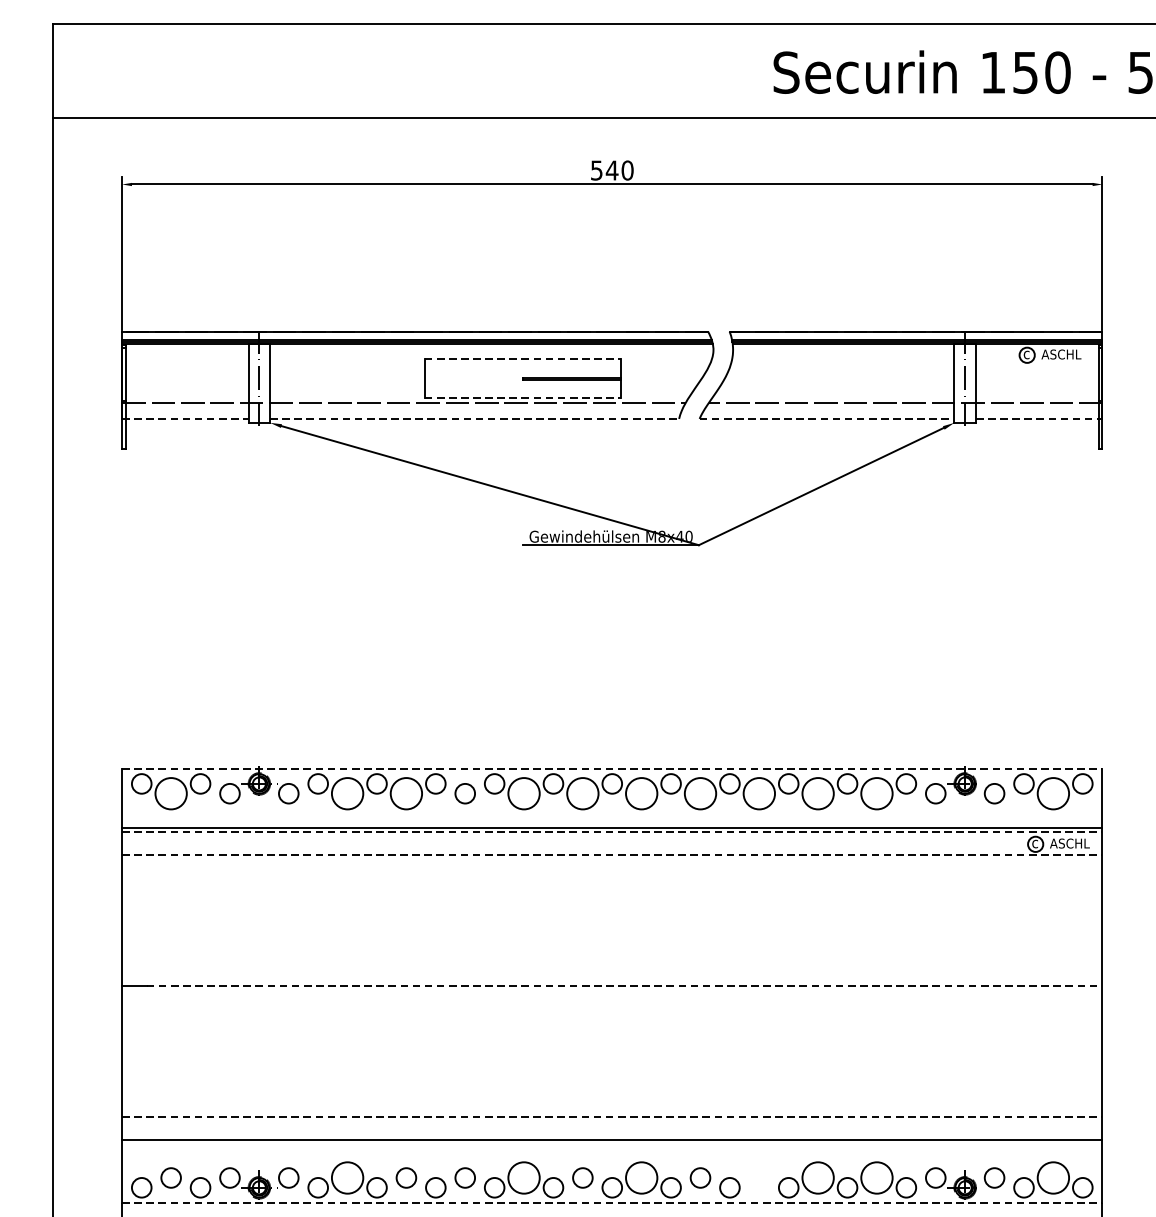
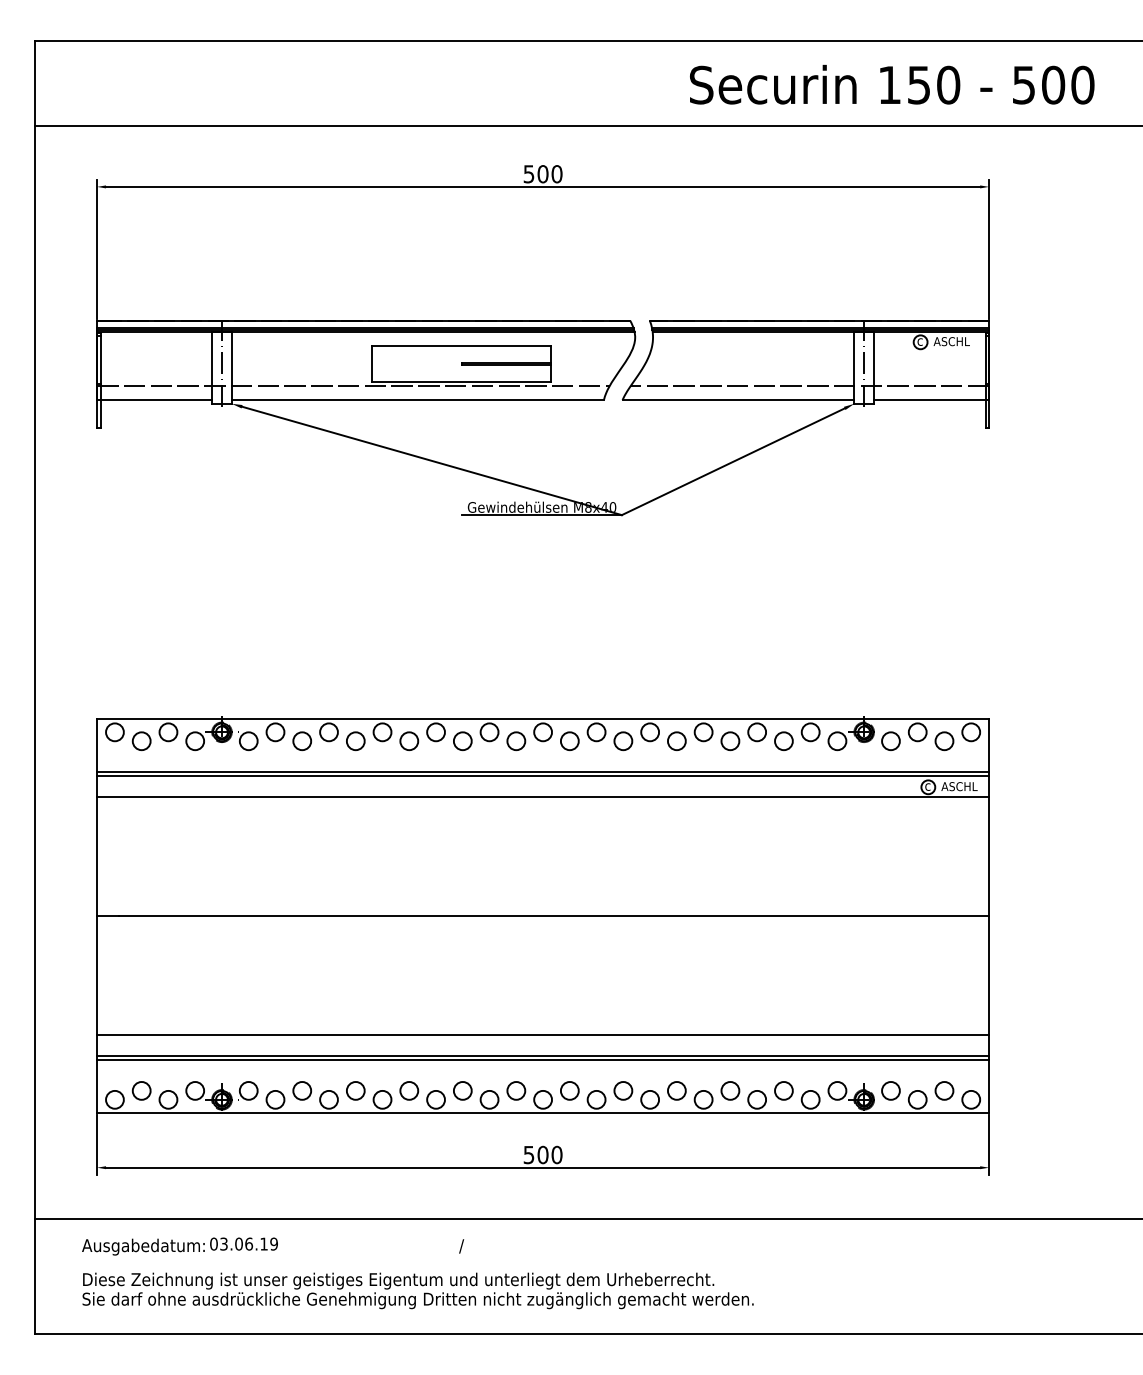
text: (611, 170) -> (542, 174), 540 -> 500
line: (523, 358) -> (462, 345), dashed -> solid
line: (523, 398) -> (462, 381), dashed -> solid
line: (185, 419) -> (154, 400), dashed -> solid
line: (475, 419) -> (418, 400), dashed -> solid
line: (827, 419) -> (738, 400), dashed -> solid
line: (1039, 419) -> (931, 400), dashed -> solid
line: (612, 768) -> (543, 718), dashed -> solid
circle: (170, 793) -> (141, 741), size x0.62
circle: (347, 793) -> (302, 741), size x0.62
circle: (406, 793) -> (355, 741), size x0.62
circle: (523, 793) -> (462, 741), size x0.62
circle: (583, 793) -> (516, 741), size x0.62
circle: (641, 793) -> (569, 741), size x0.62
circle: (700, 793) -> (623, 741), size x0.62
circle: (758, 793) -> (676, 741), size x0.62
circle: (818, 793) -> (730, 741), size x0.62
circle: (876, 793) -> (783, 741), size x0.62
circle: (1053, 793) -> (944, 741), size x0.62
line: (612, 832) -> (543, 776), dashed -> solid
line: (612, 855) -> (543, 797), dashed -> solid
line: (624, 986) -> (554, 916), dashed -> solid
line: (612, 1117) -> (543, 1035), dashed -> solid
line: (612, 1143) -> (543, 1059), added
circle: (347, 1177) -> (302, 1090), size x0.62
circle: (523, 1177) -> (462, 1090), size x0.62
circle: (641, 1177) -> (569, 1090), size x0.62
circle: (758, 1177) -> (676, 1090), added
circle: (818, 1177) -> (730, 1090), size x0.62
circle: (876, 1177) -> (783, 1090), size x0.62
circle: (1053, 1177) -> (944, 1090), size x0.62
line: (612, 1202) -> (543, 1113), dashed -> solid

